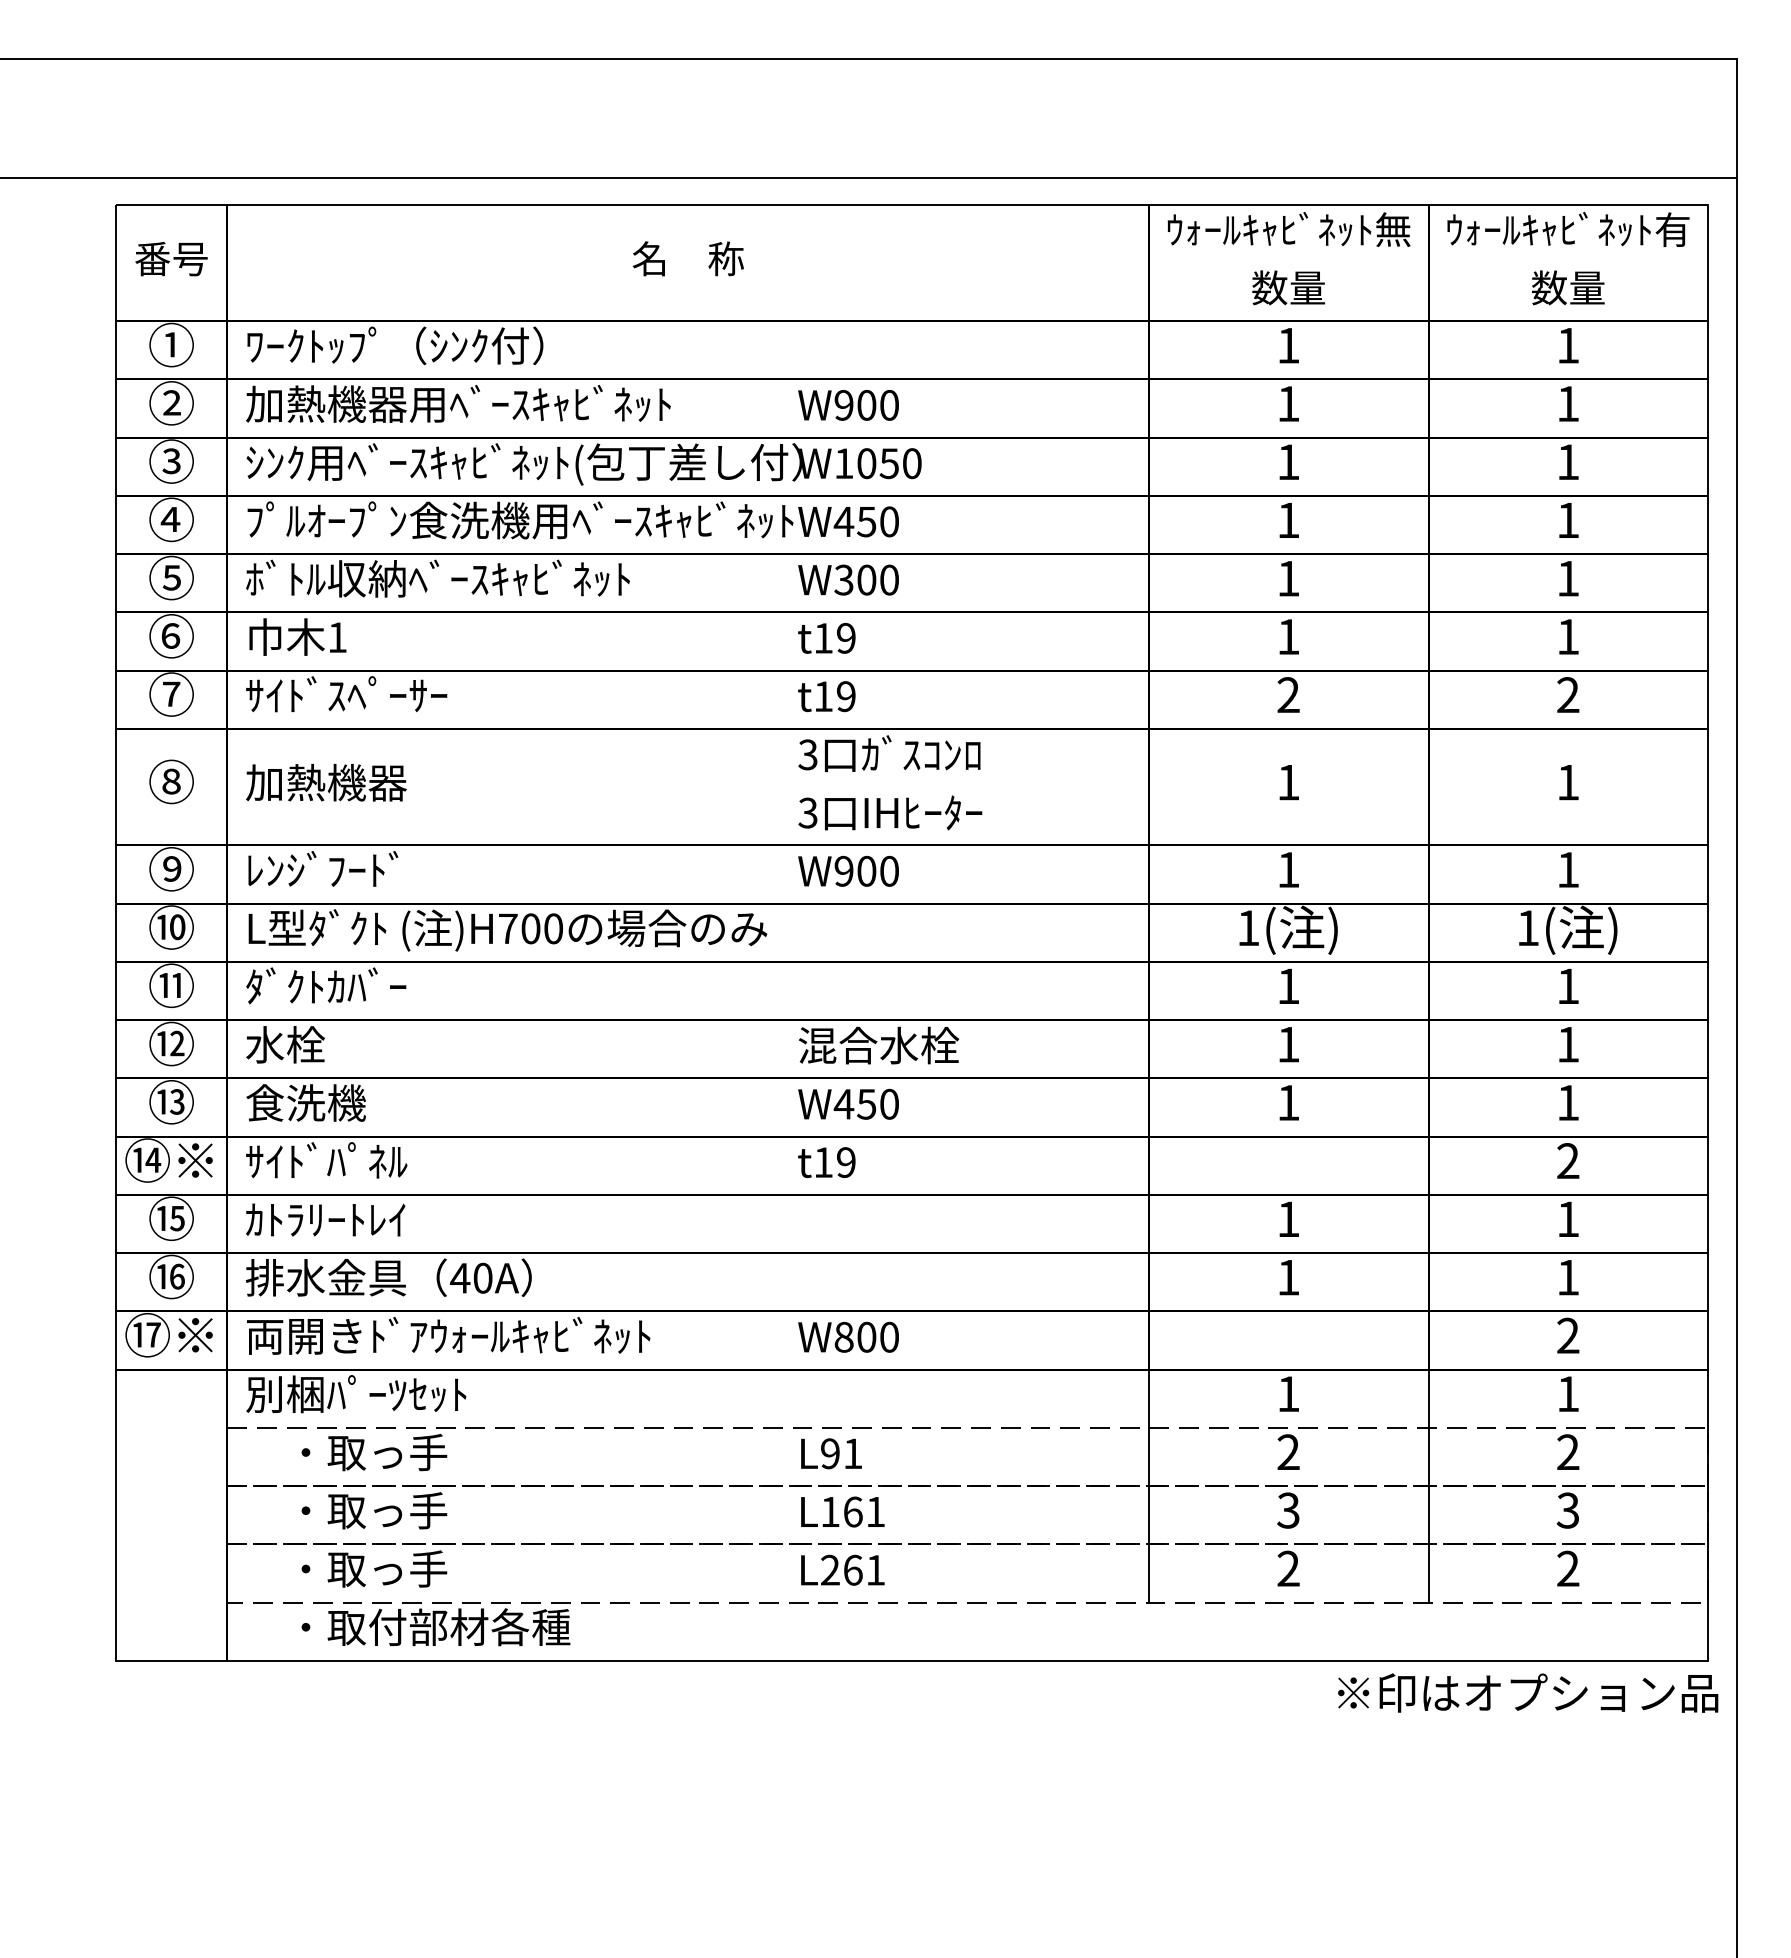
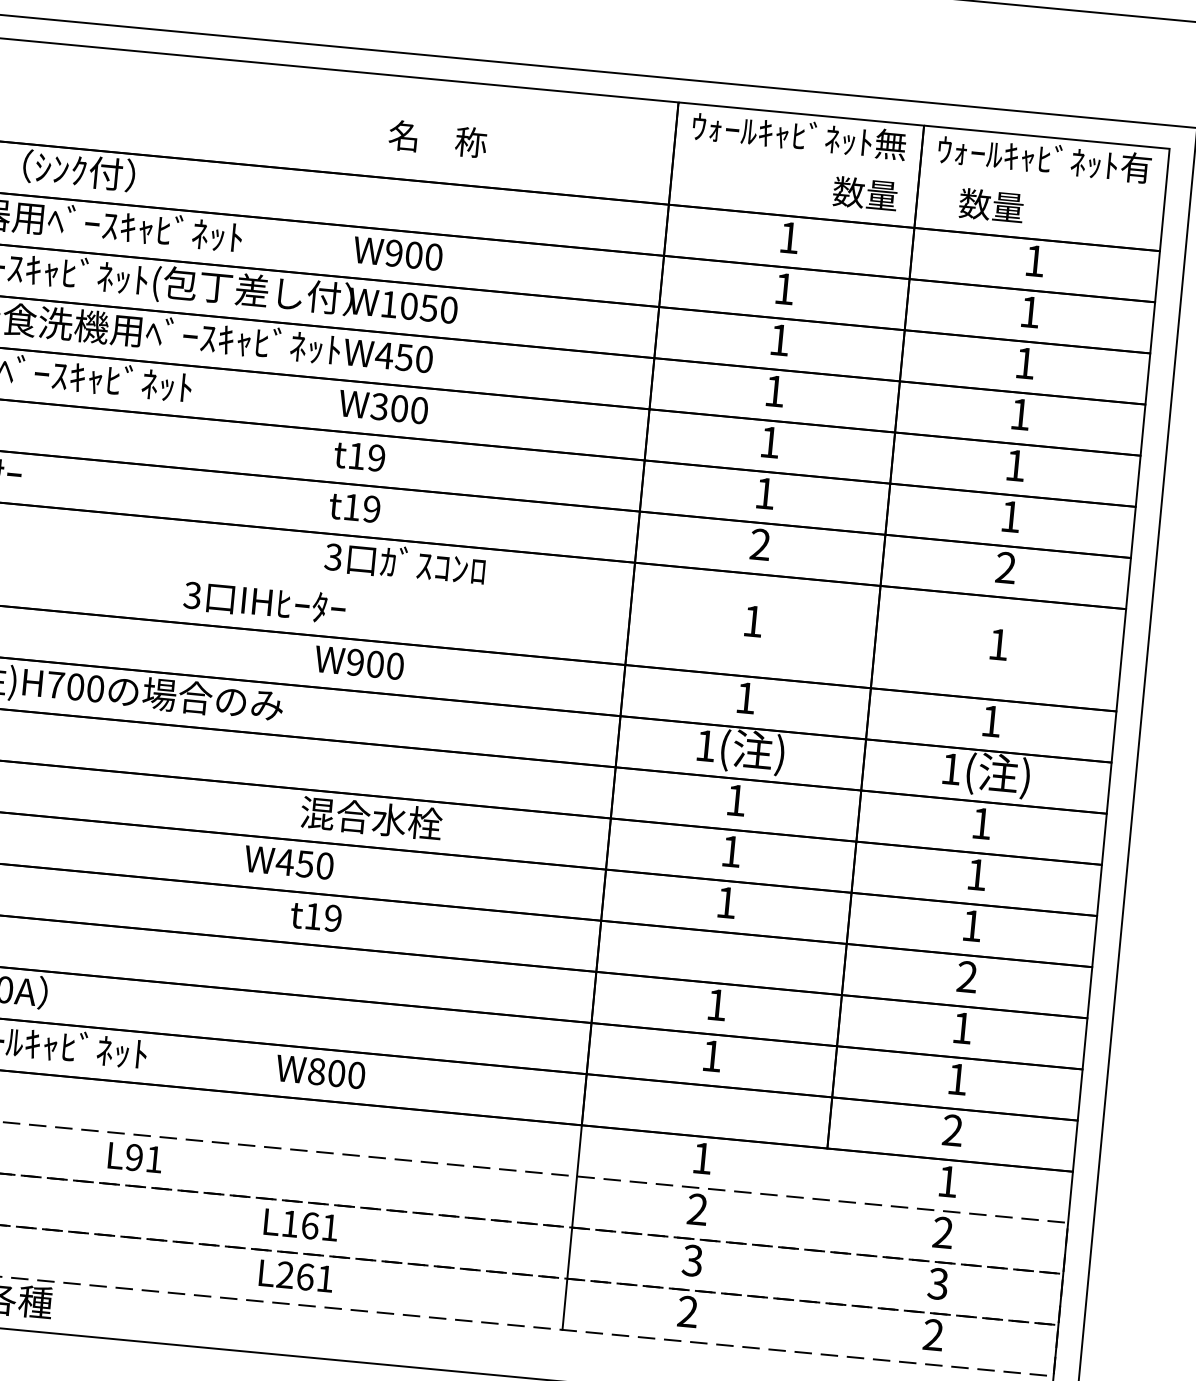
text: (688, 258) -> (438, 138), moved
text: (1288, 287) -> (865, 193), moved
text: (1568, 287) -> (991, 205), moved
text: (890, 812) -> (265, 601), moved
text: (848, 1103) -> (289, 861), moved
text: (831, 1453) -> (135, 1157), moved
line: (1428, 1485) -> (817, 1250), removed

